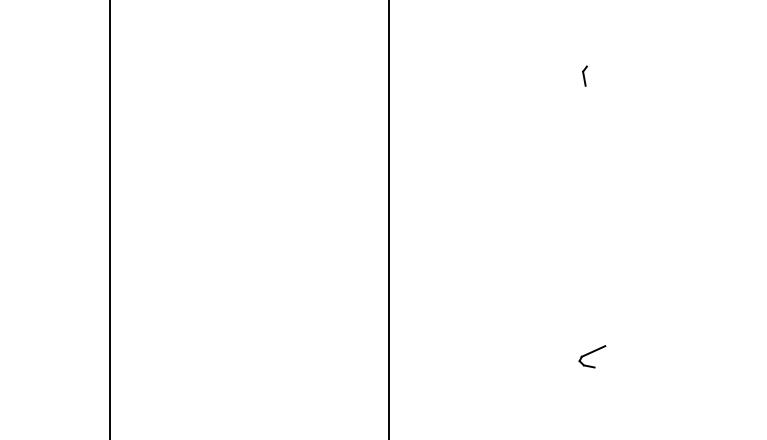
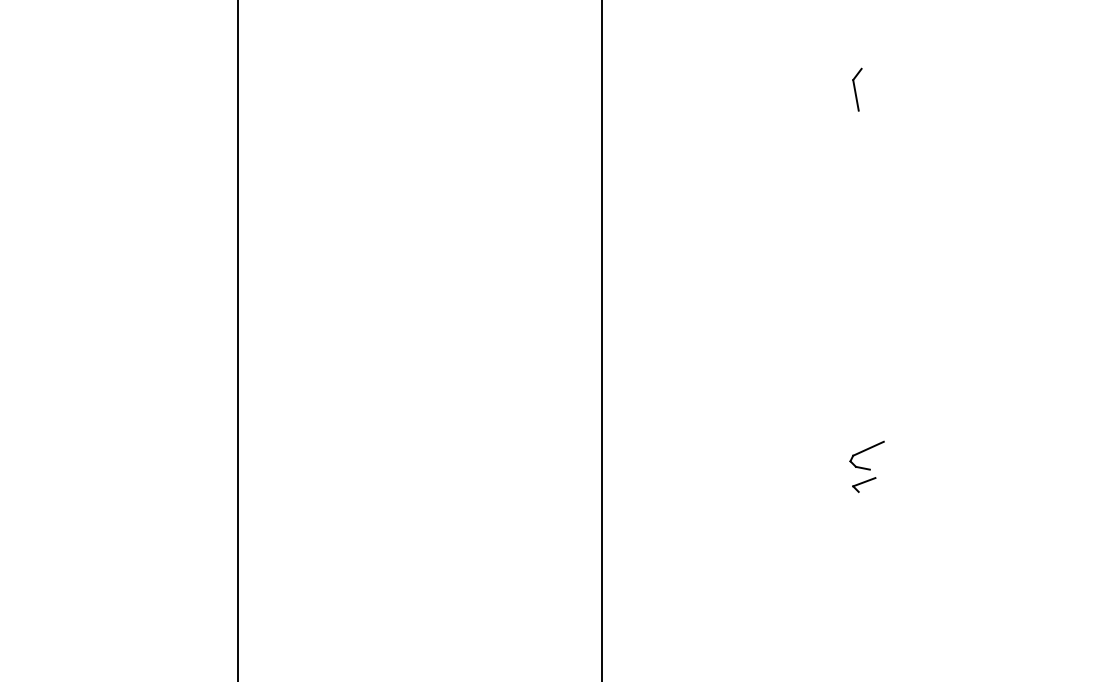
part: (585, 76) -> (857, 89), size x1.67
part: (590, 378) -> (864, 484), added

